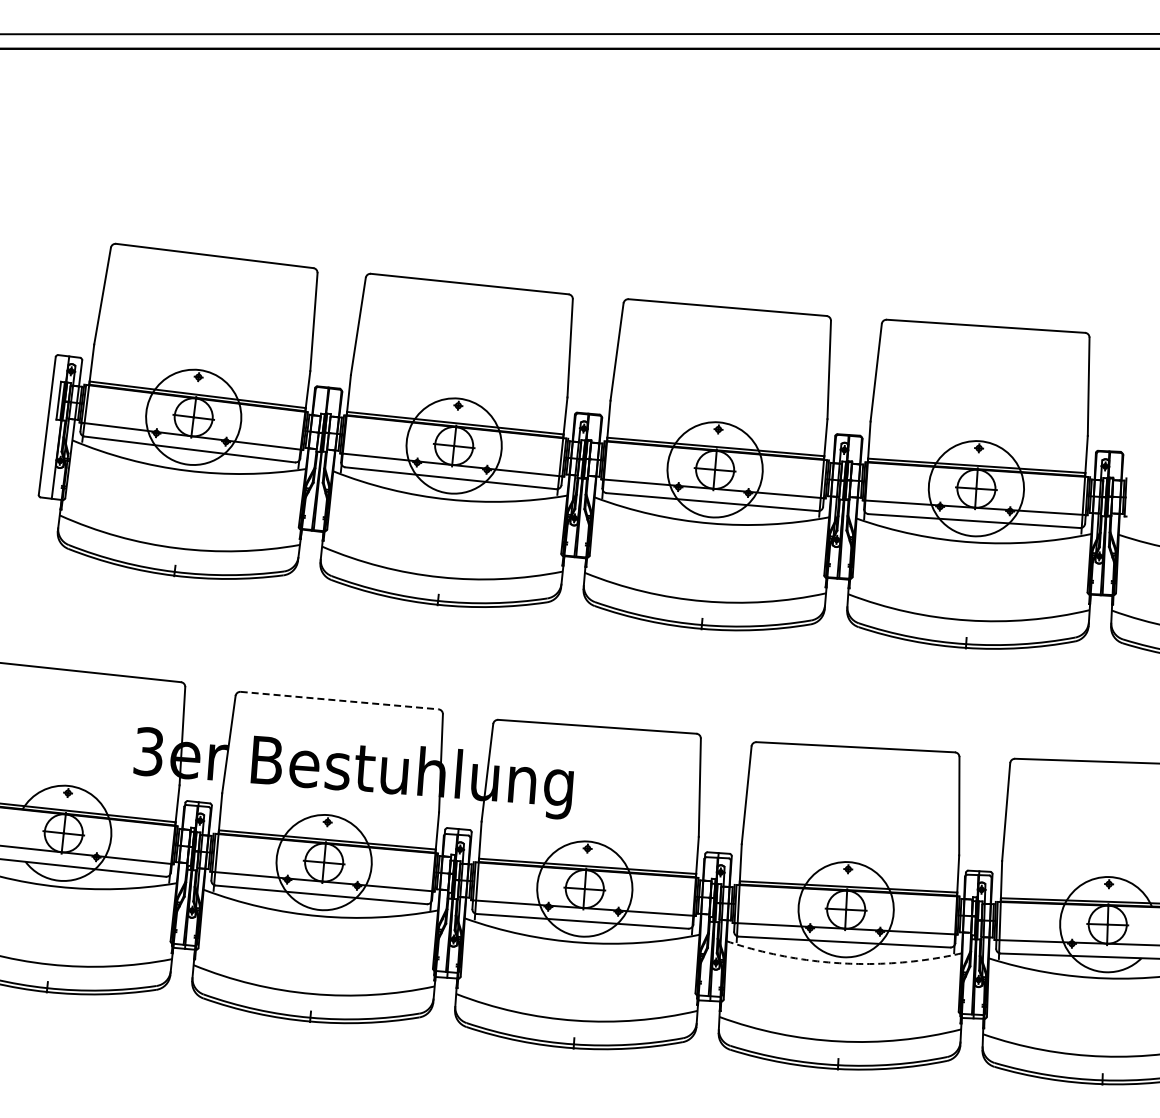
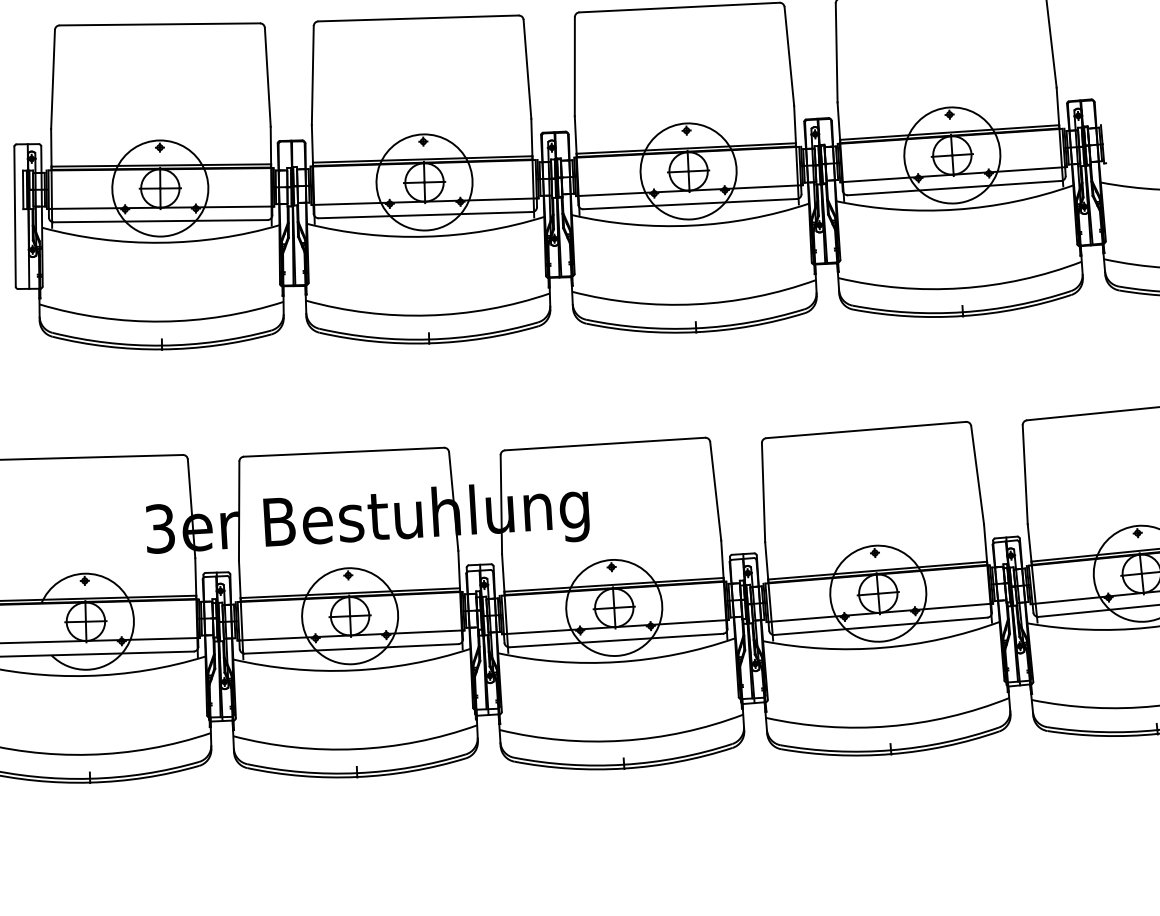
line: (340, 700) -> (344, 452), dashed -> solid
arc: (843, 963) -> (882, 647), dashed -> solid

